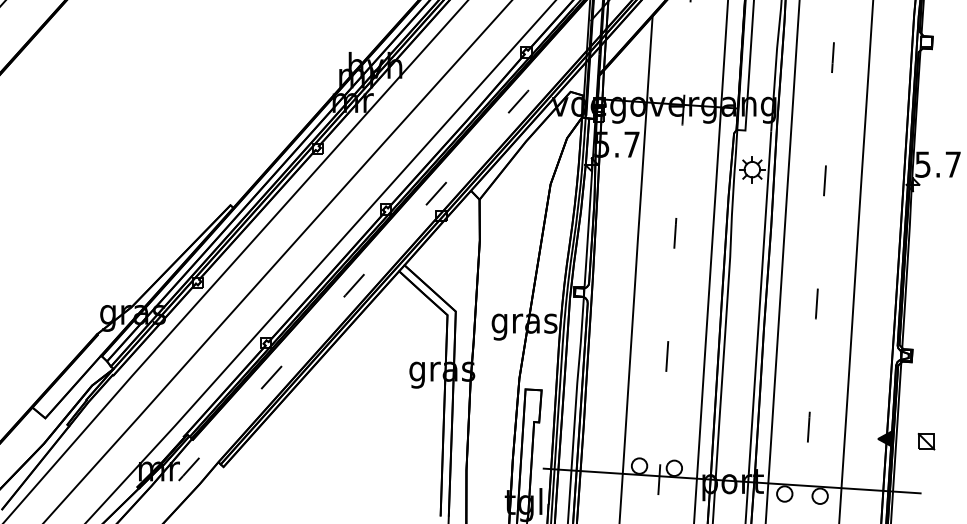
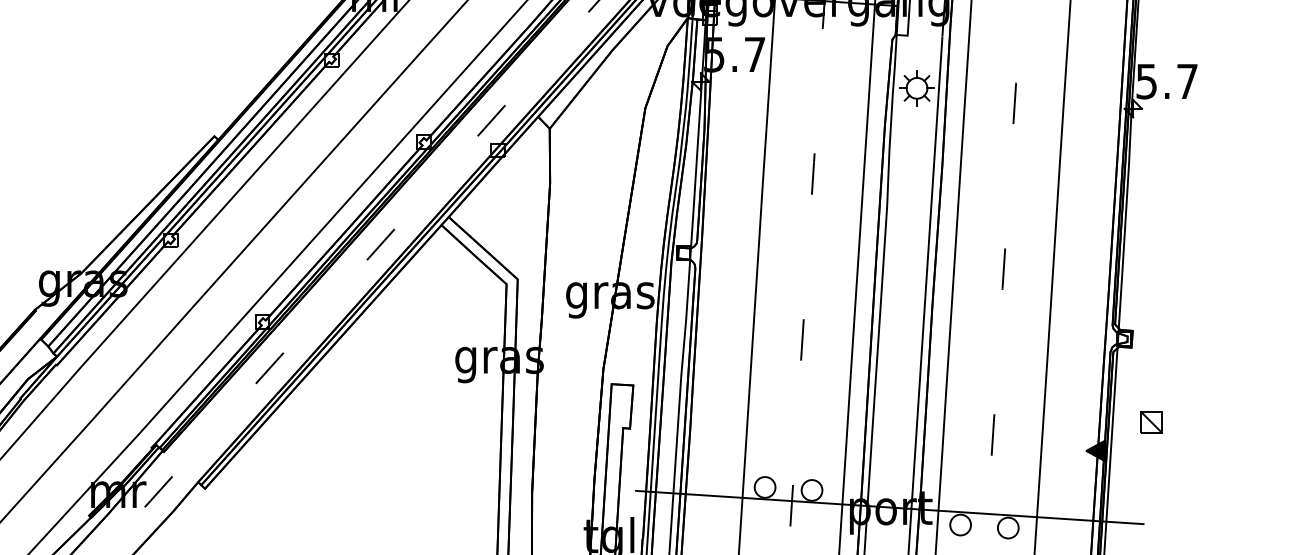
part: (926, 441) -> (1151, 422), moved

